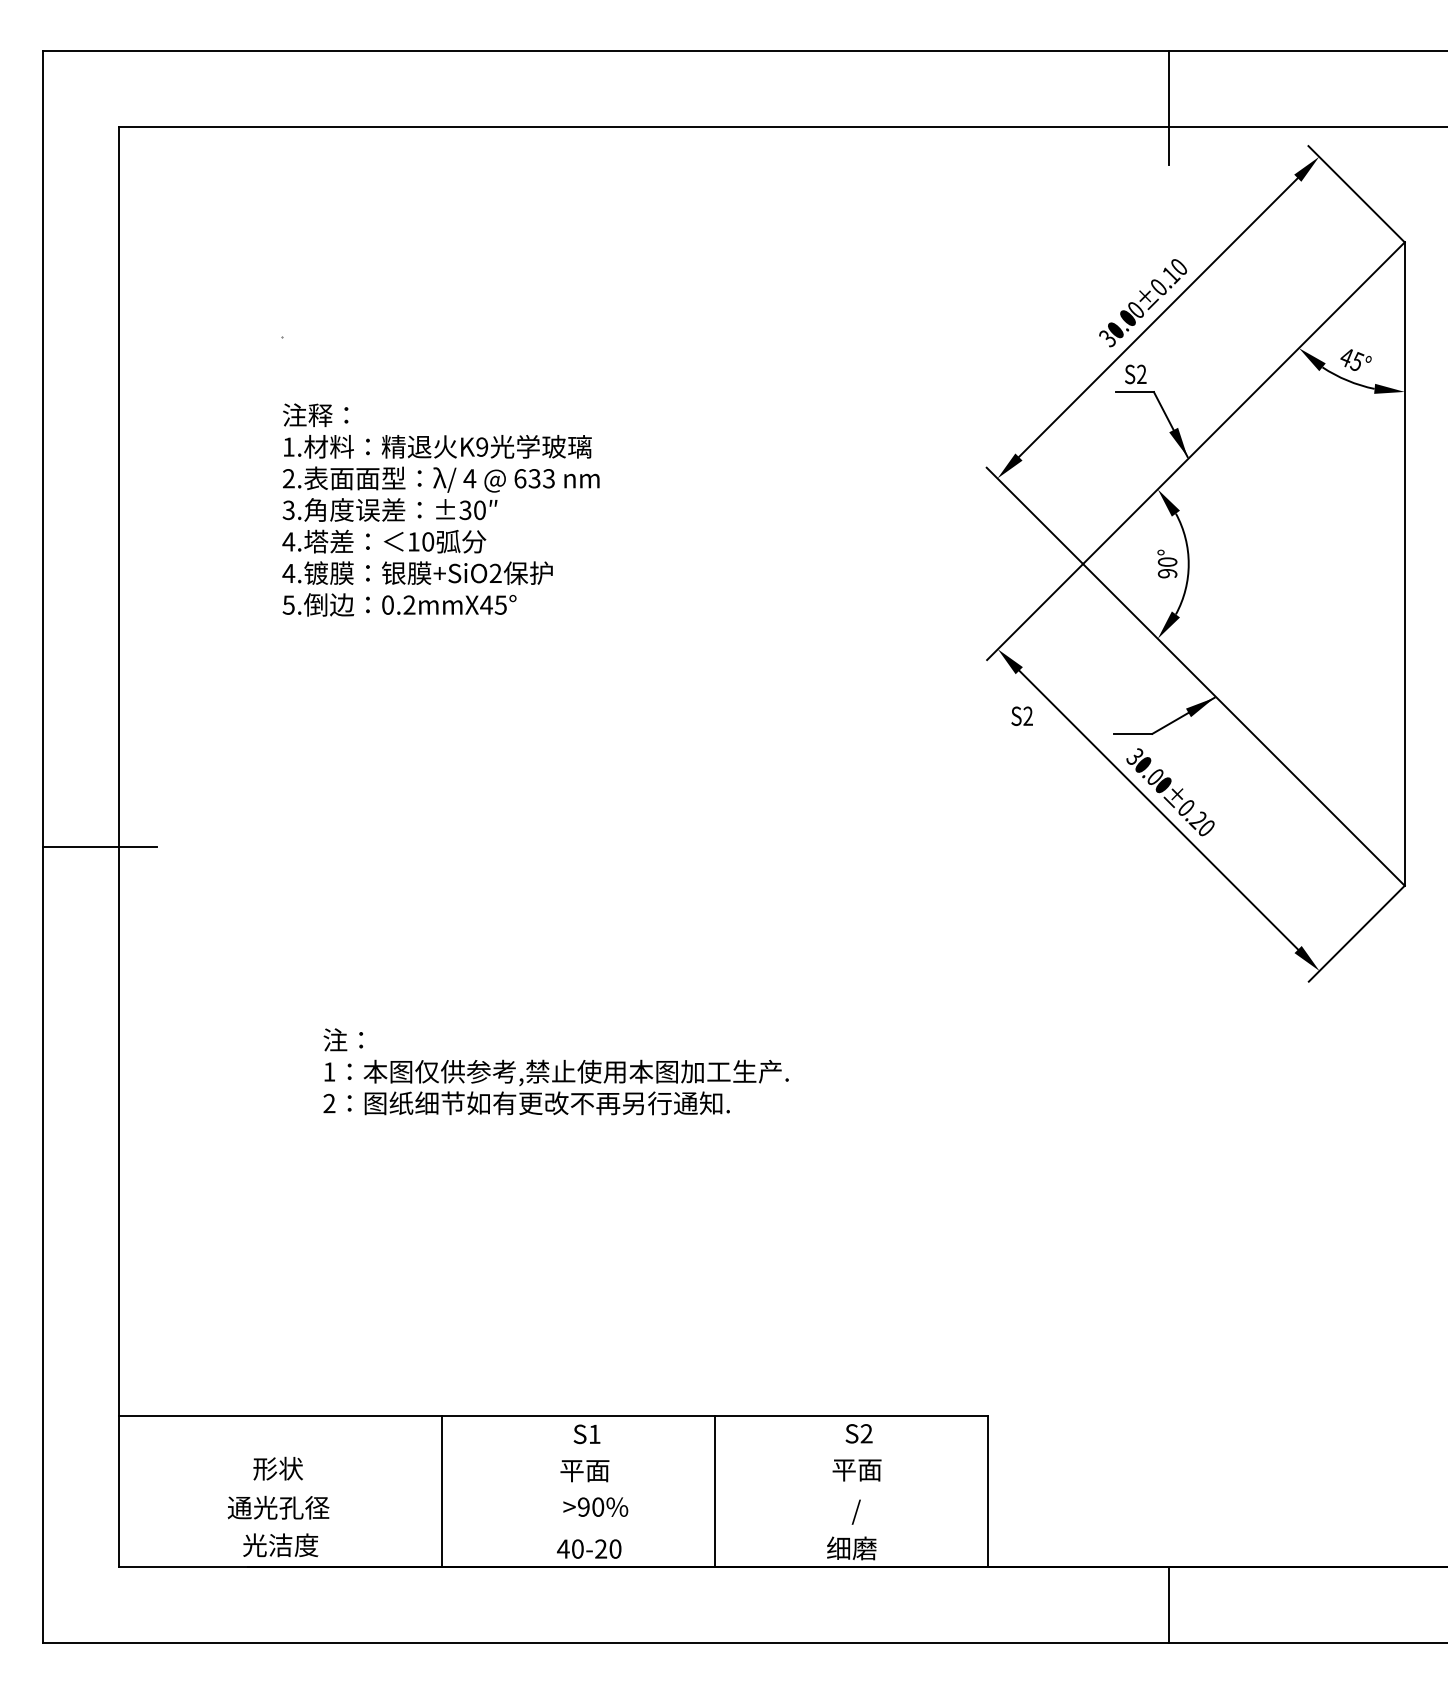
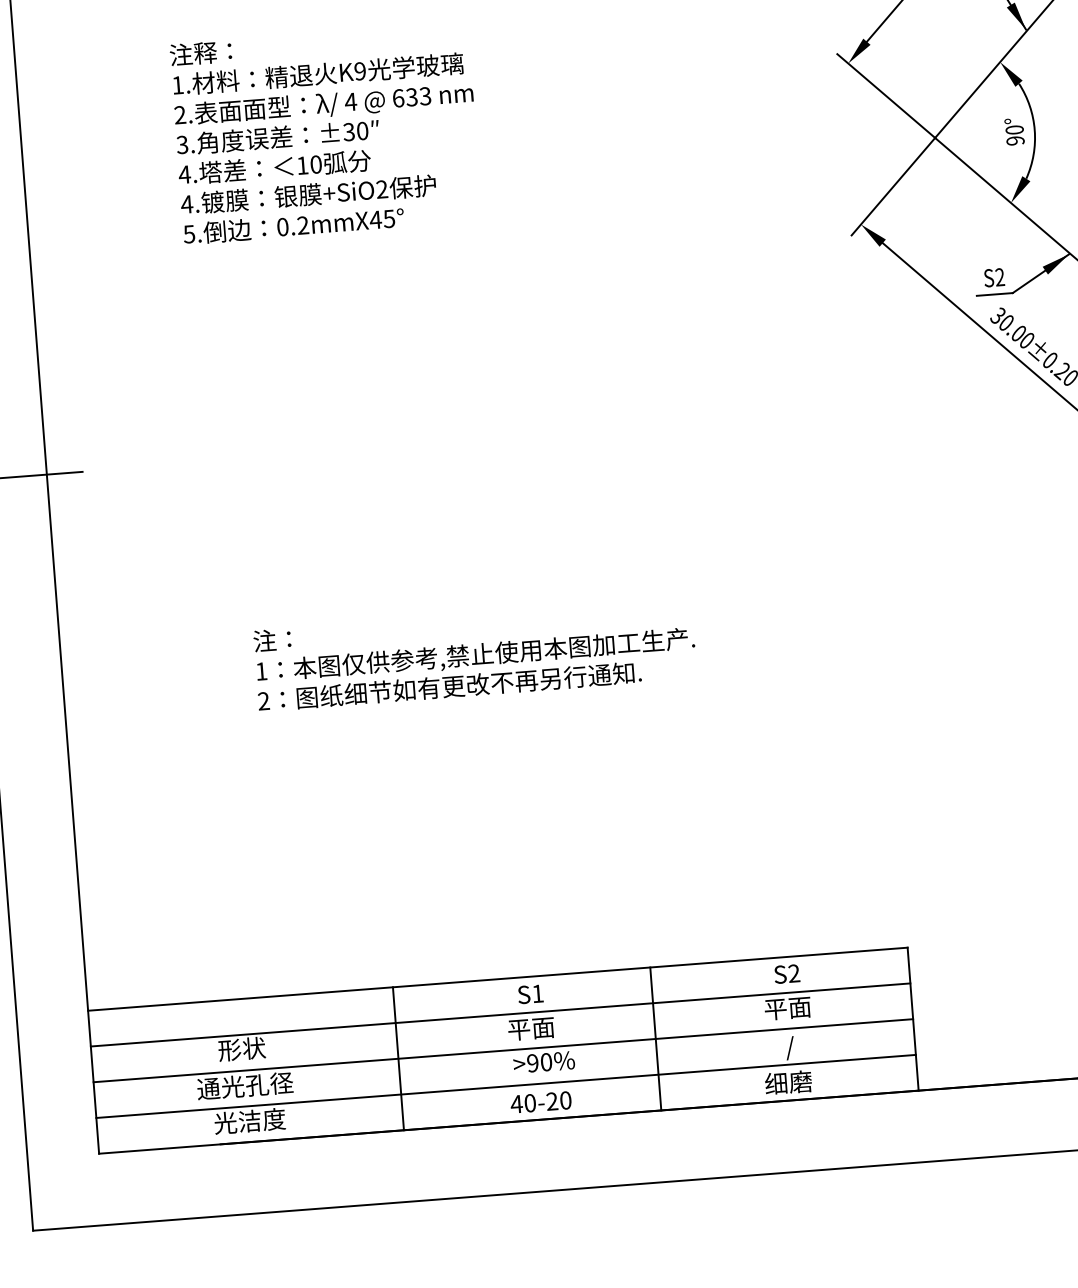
text: (1021, 715) -> (993, 277), moved
line: (553, 1453) -> (500, 1014), added
line: (553, 1491) -> (503, 1050), added
line: (553, 1529) -> (505, 1086), added

